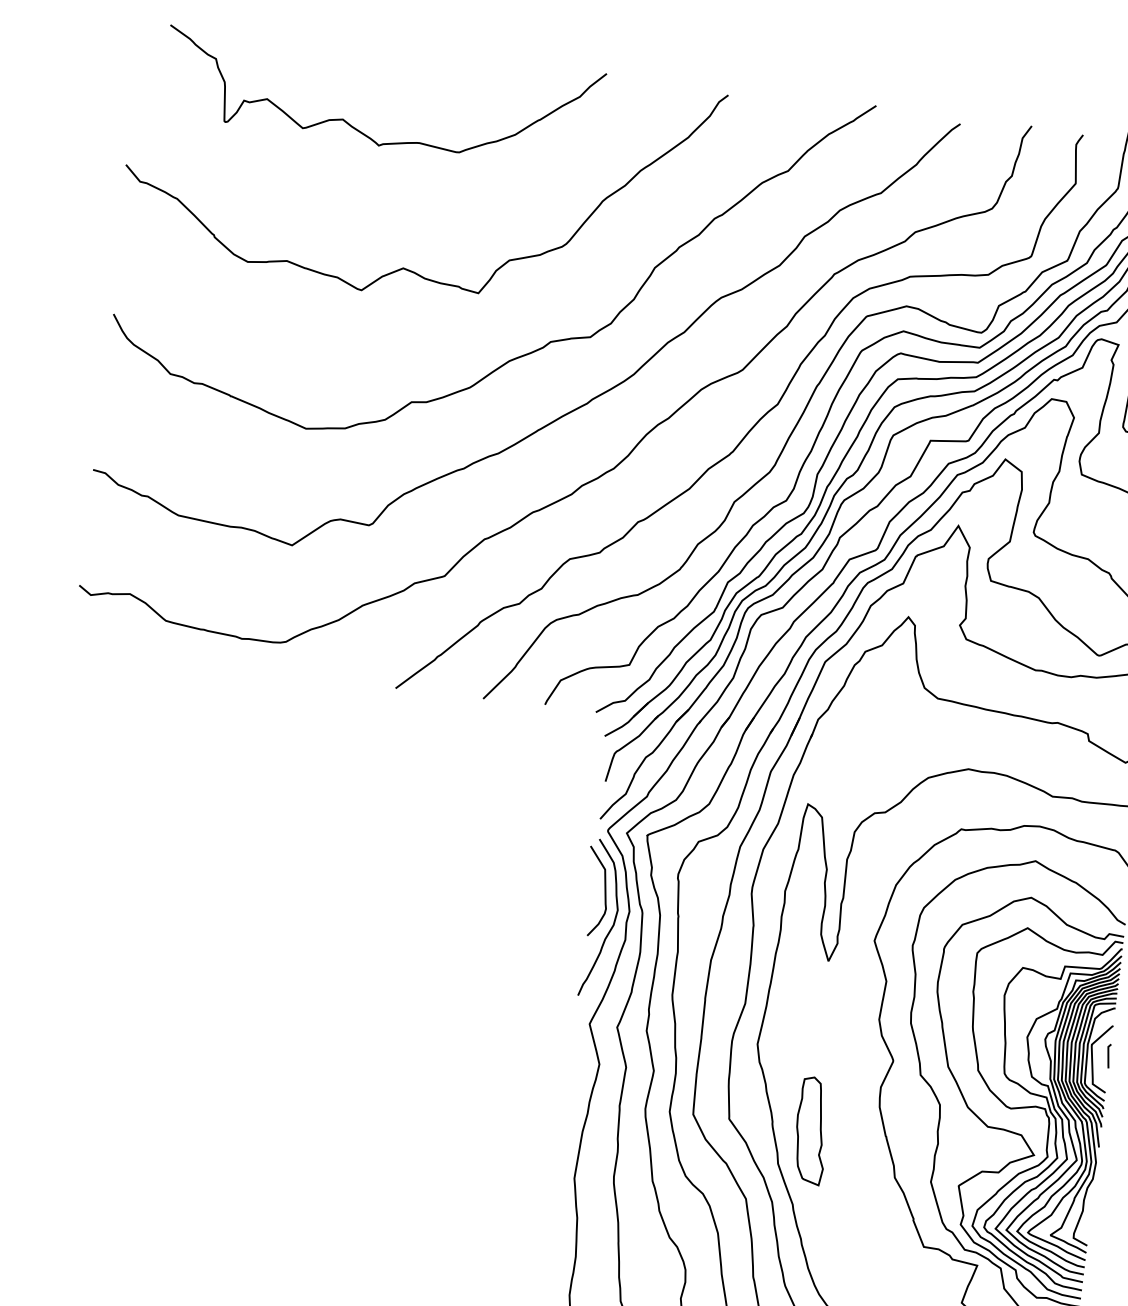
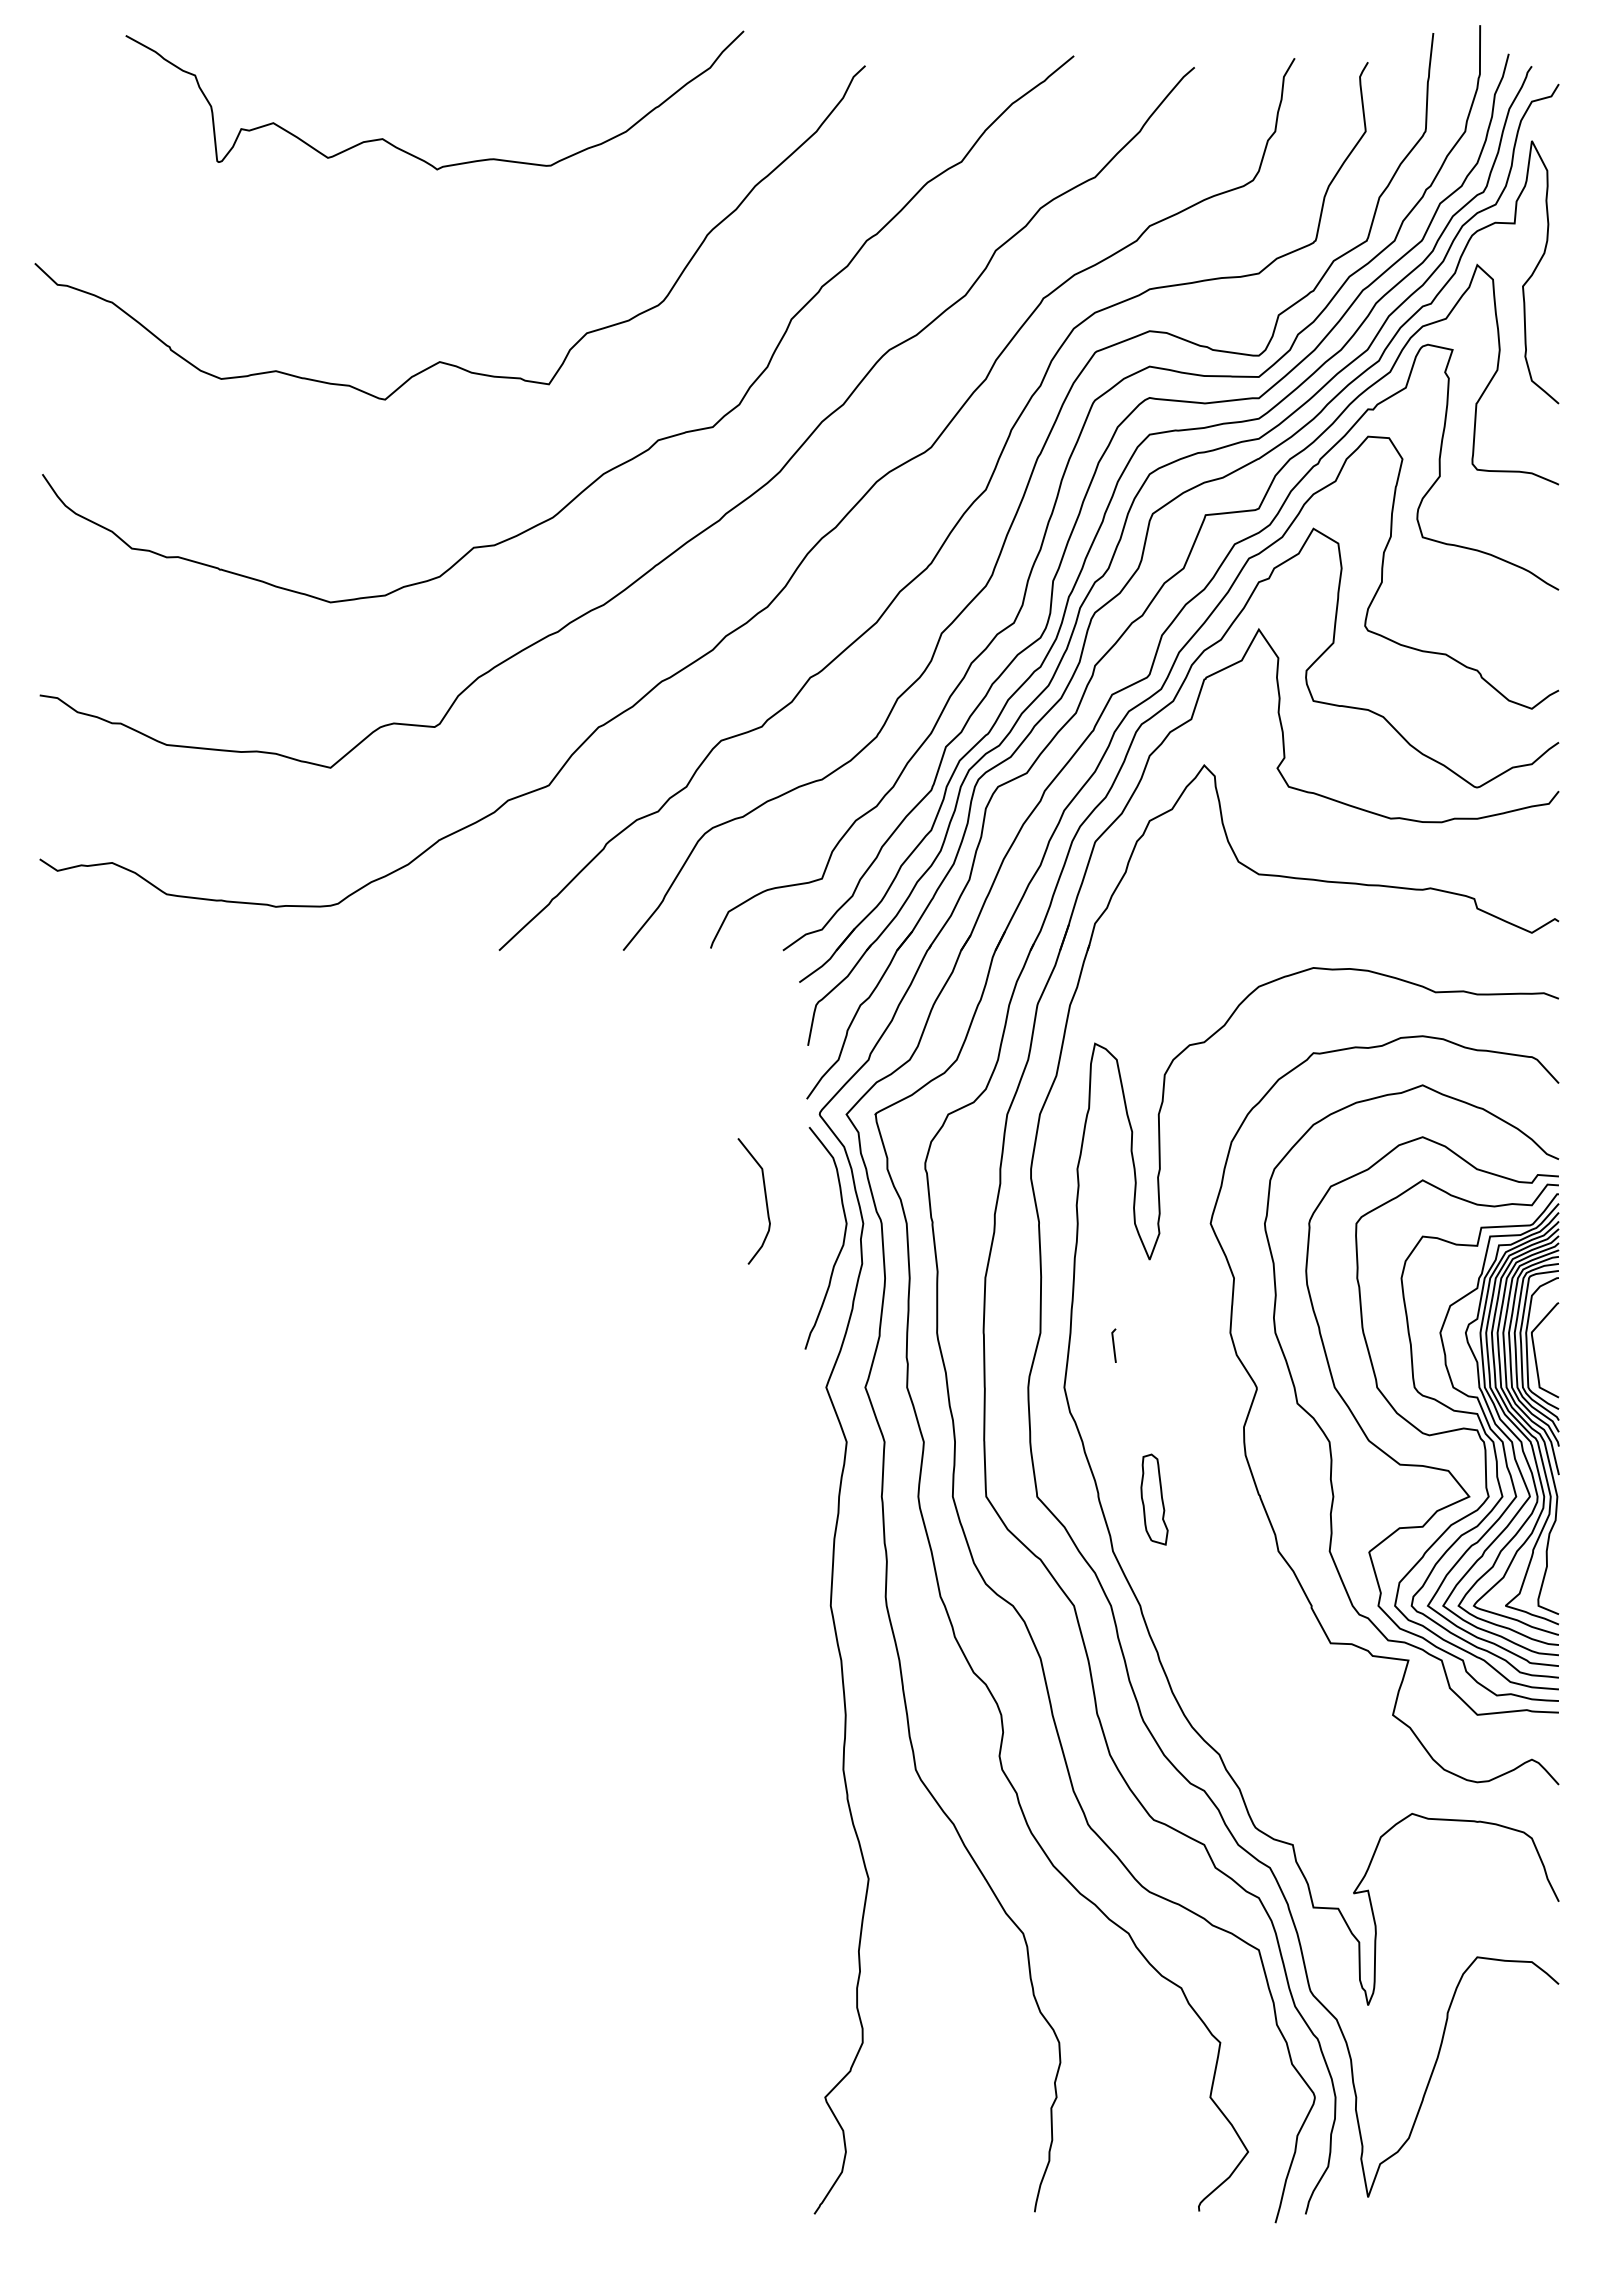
curve: (360, 131) -> (409, 152), moved
curve: (604, 892) -> (765, 1201), moved
line: (1108, 1055) -> (1113, 1345), moved
part: (811, 1130) -> (1154, 1499), size x0.6

